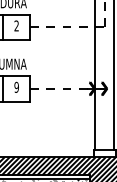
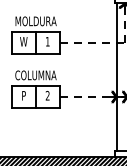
text: (16, 25) -> (47, 41), 2 -> 1
text: (16, 87) -> (47, 95), 9 -> 2

